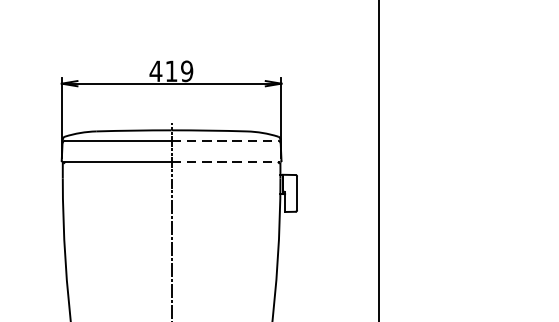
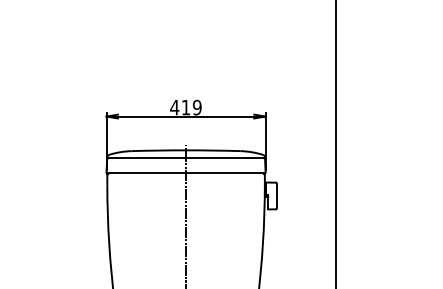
line: (224, 140) -> (224, 157), dashed -> solid
line: (226, 162) -> (225, 173), dashed -> solid

